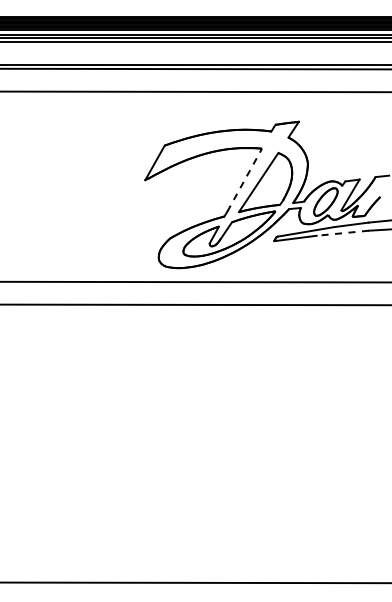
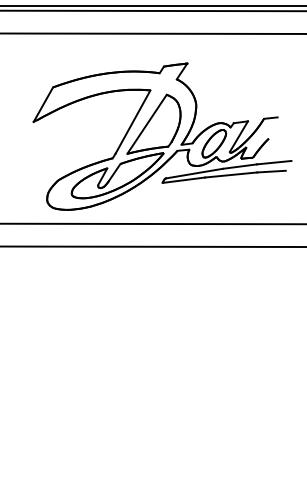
line: (244, 179) -> (132, 121), dashed -> solid
line: (342, 233) -> (230, 175), dashed -> solid

